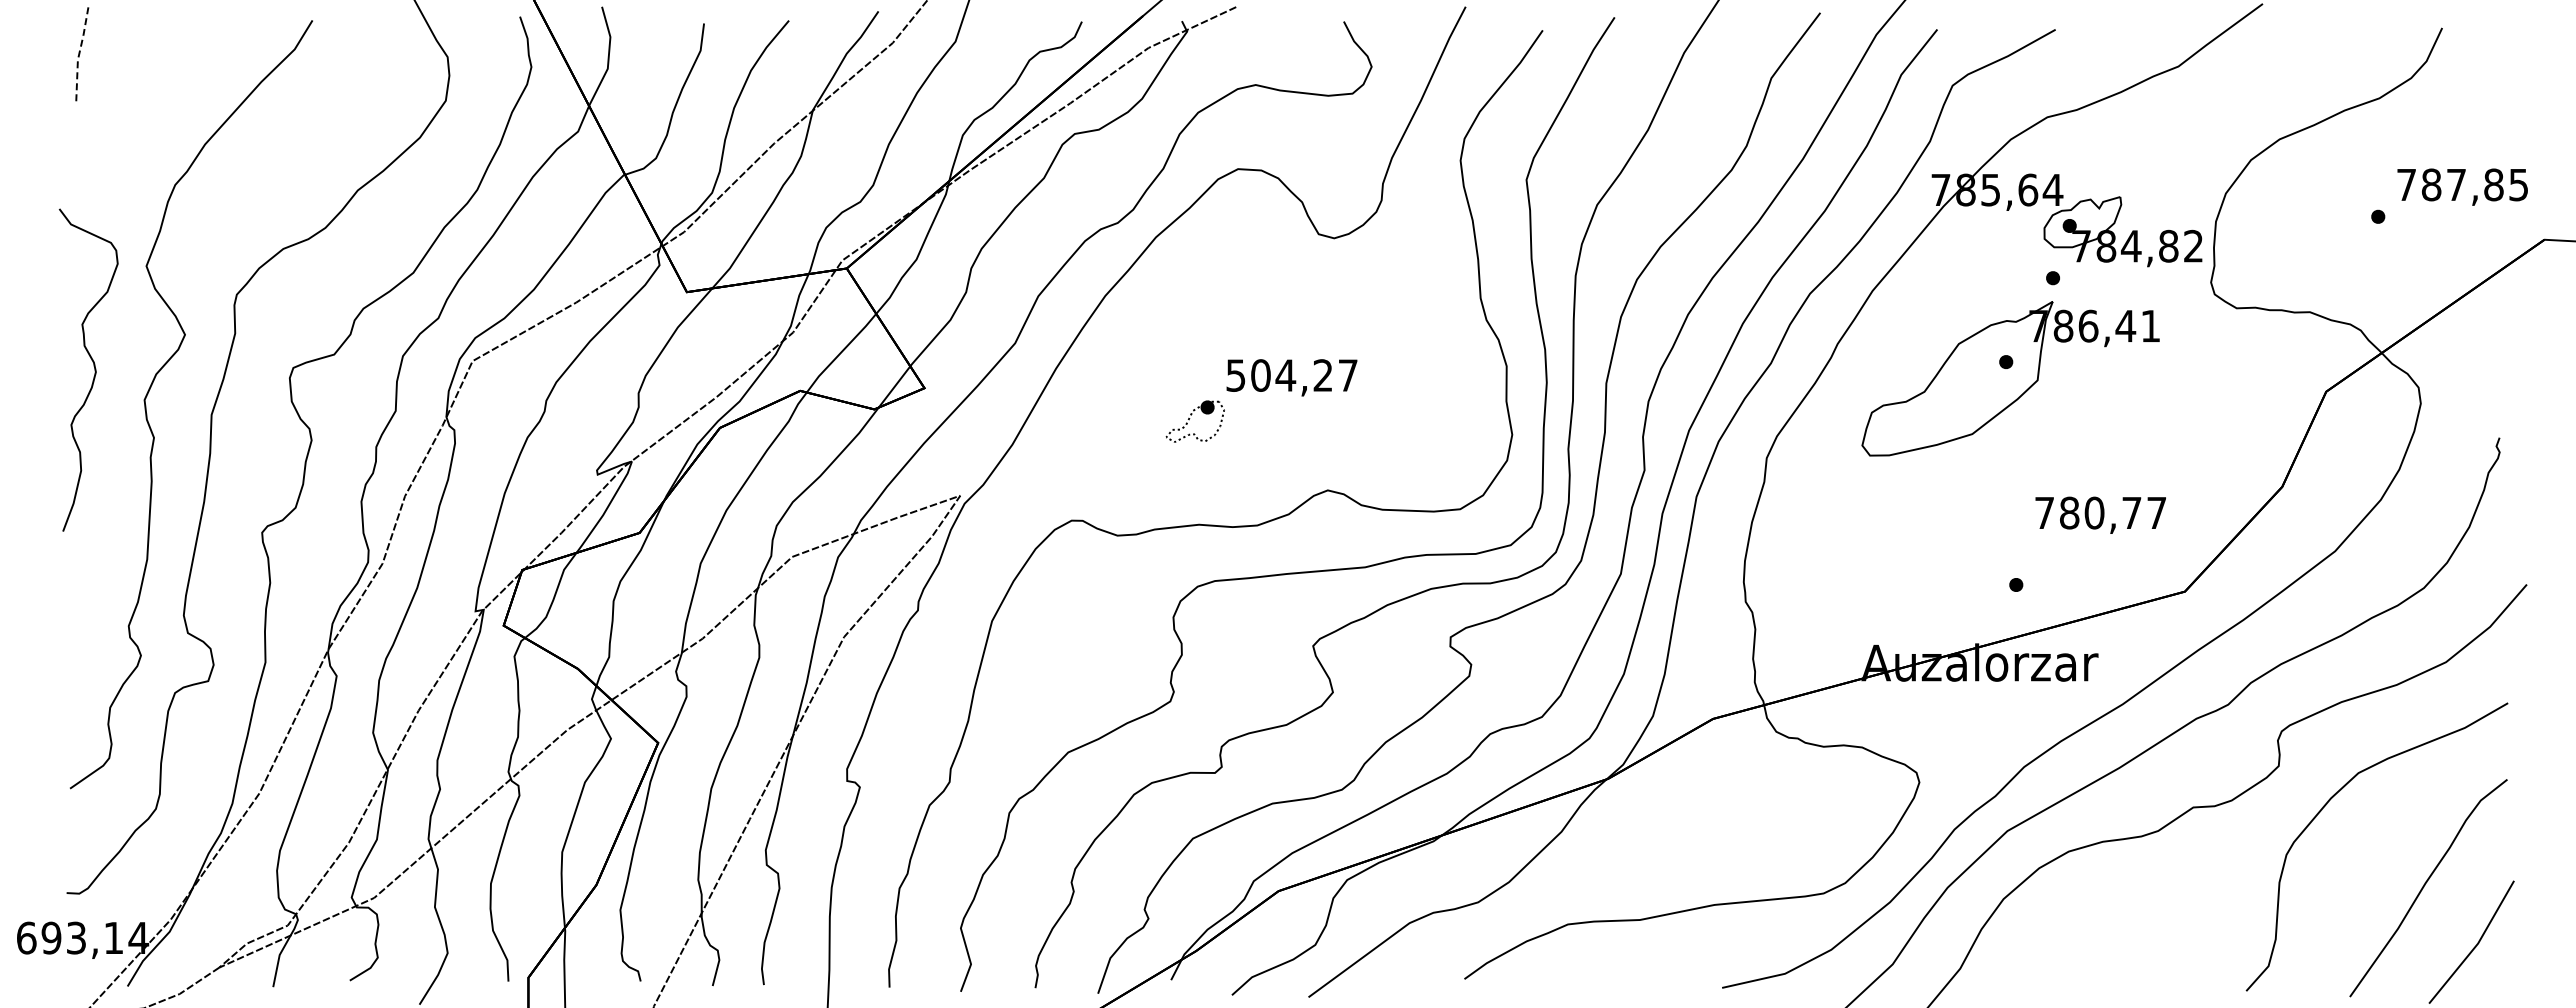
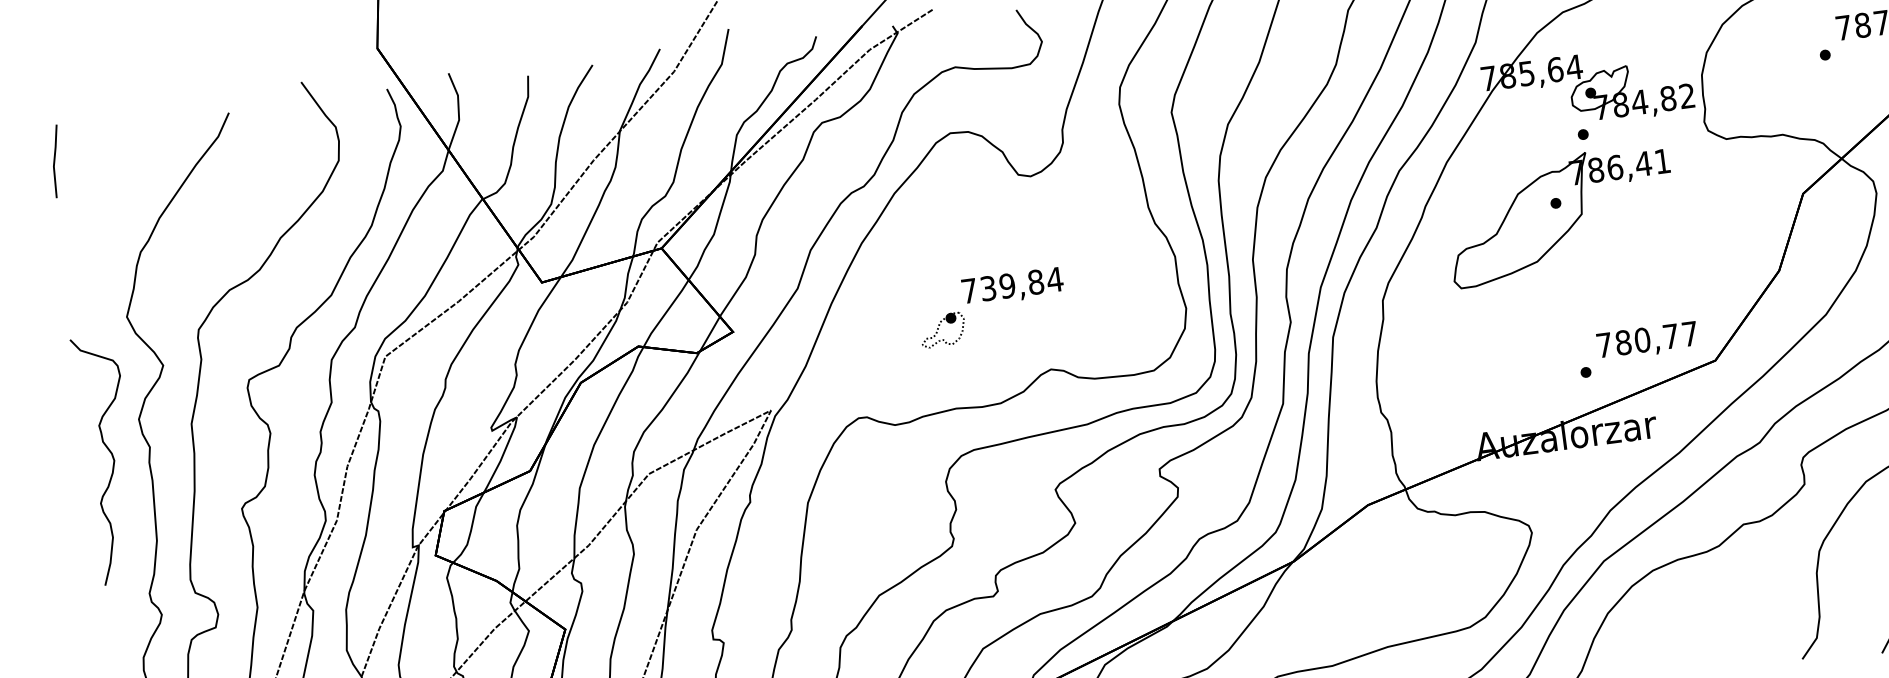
line: (79, 53) -> (54, 161), dashed -> solid
curve: (93, 366) -> (111, 456), moved
text: (1292, 375) -> (1012, 285), 504,27 -> 739,84
text: (2100, 514) -> (1647, 340), moved

